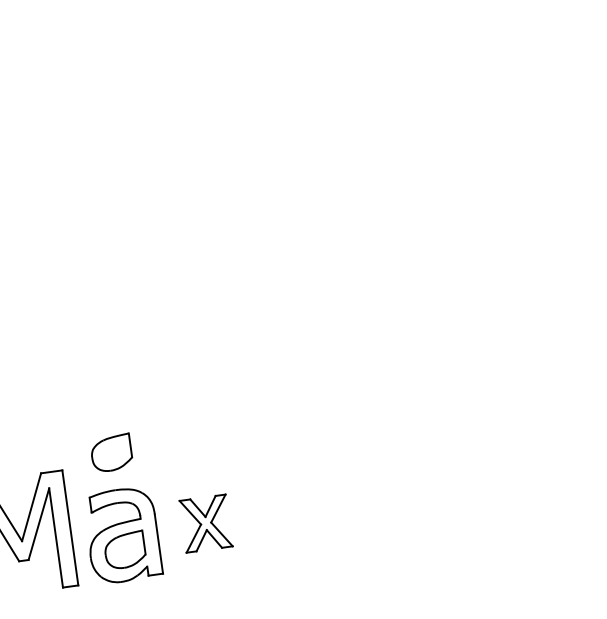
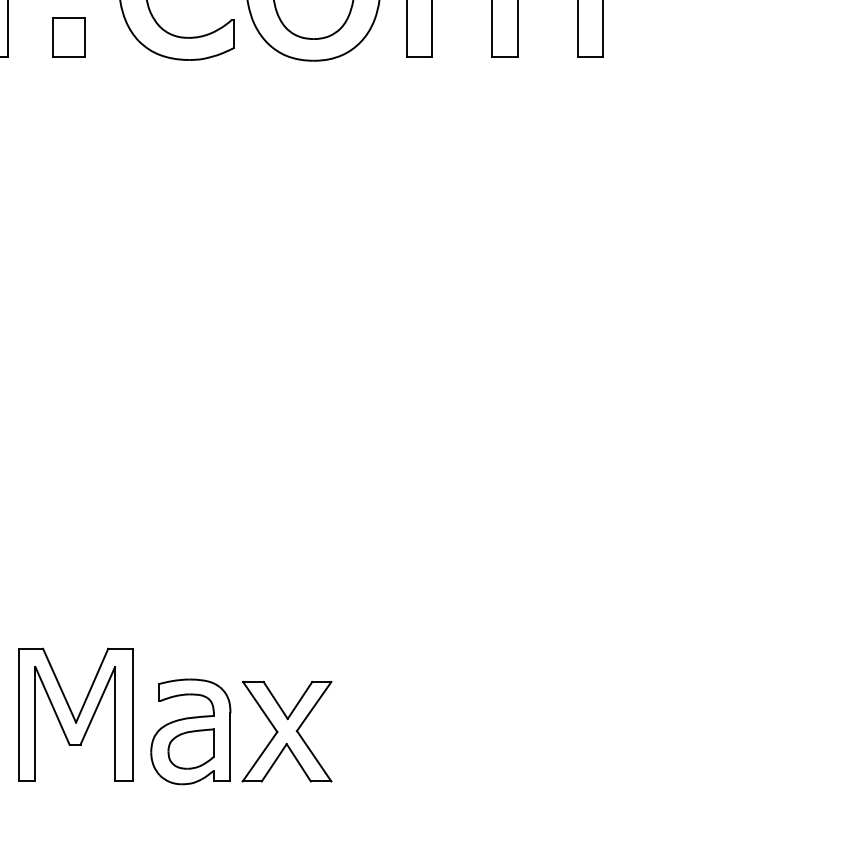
part: (110, 452) -> (190, 636), removed
part: (205, 523) -> (286, 731), size x1.67

